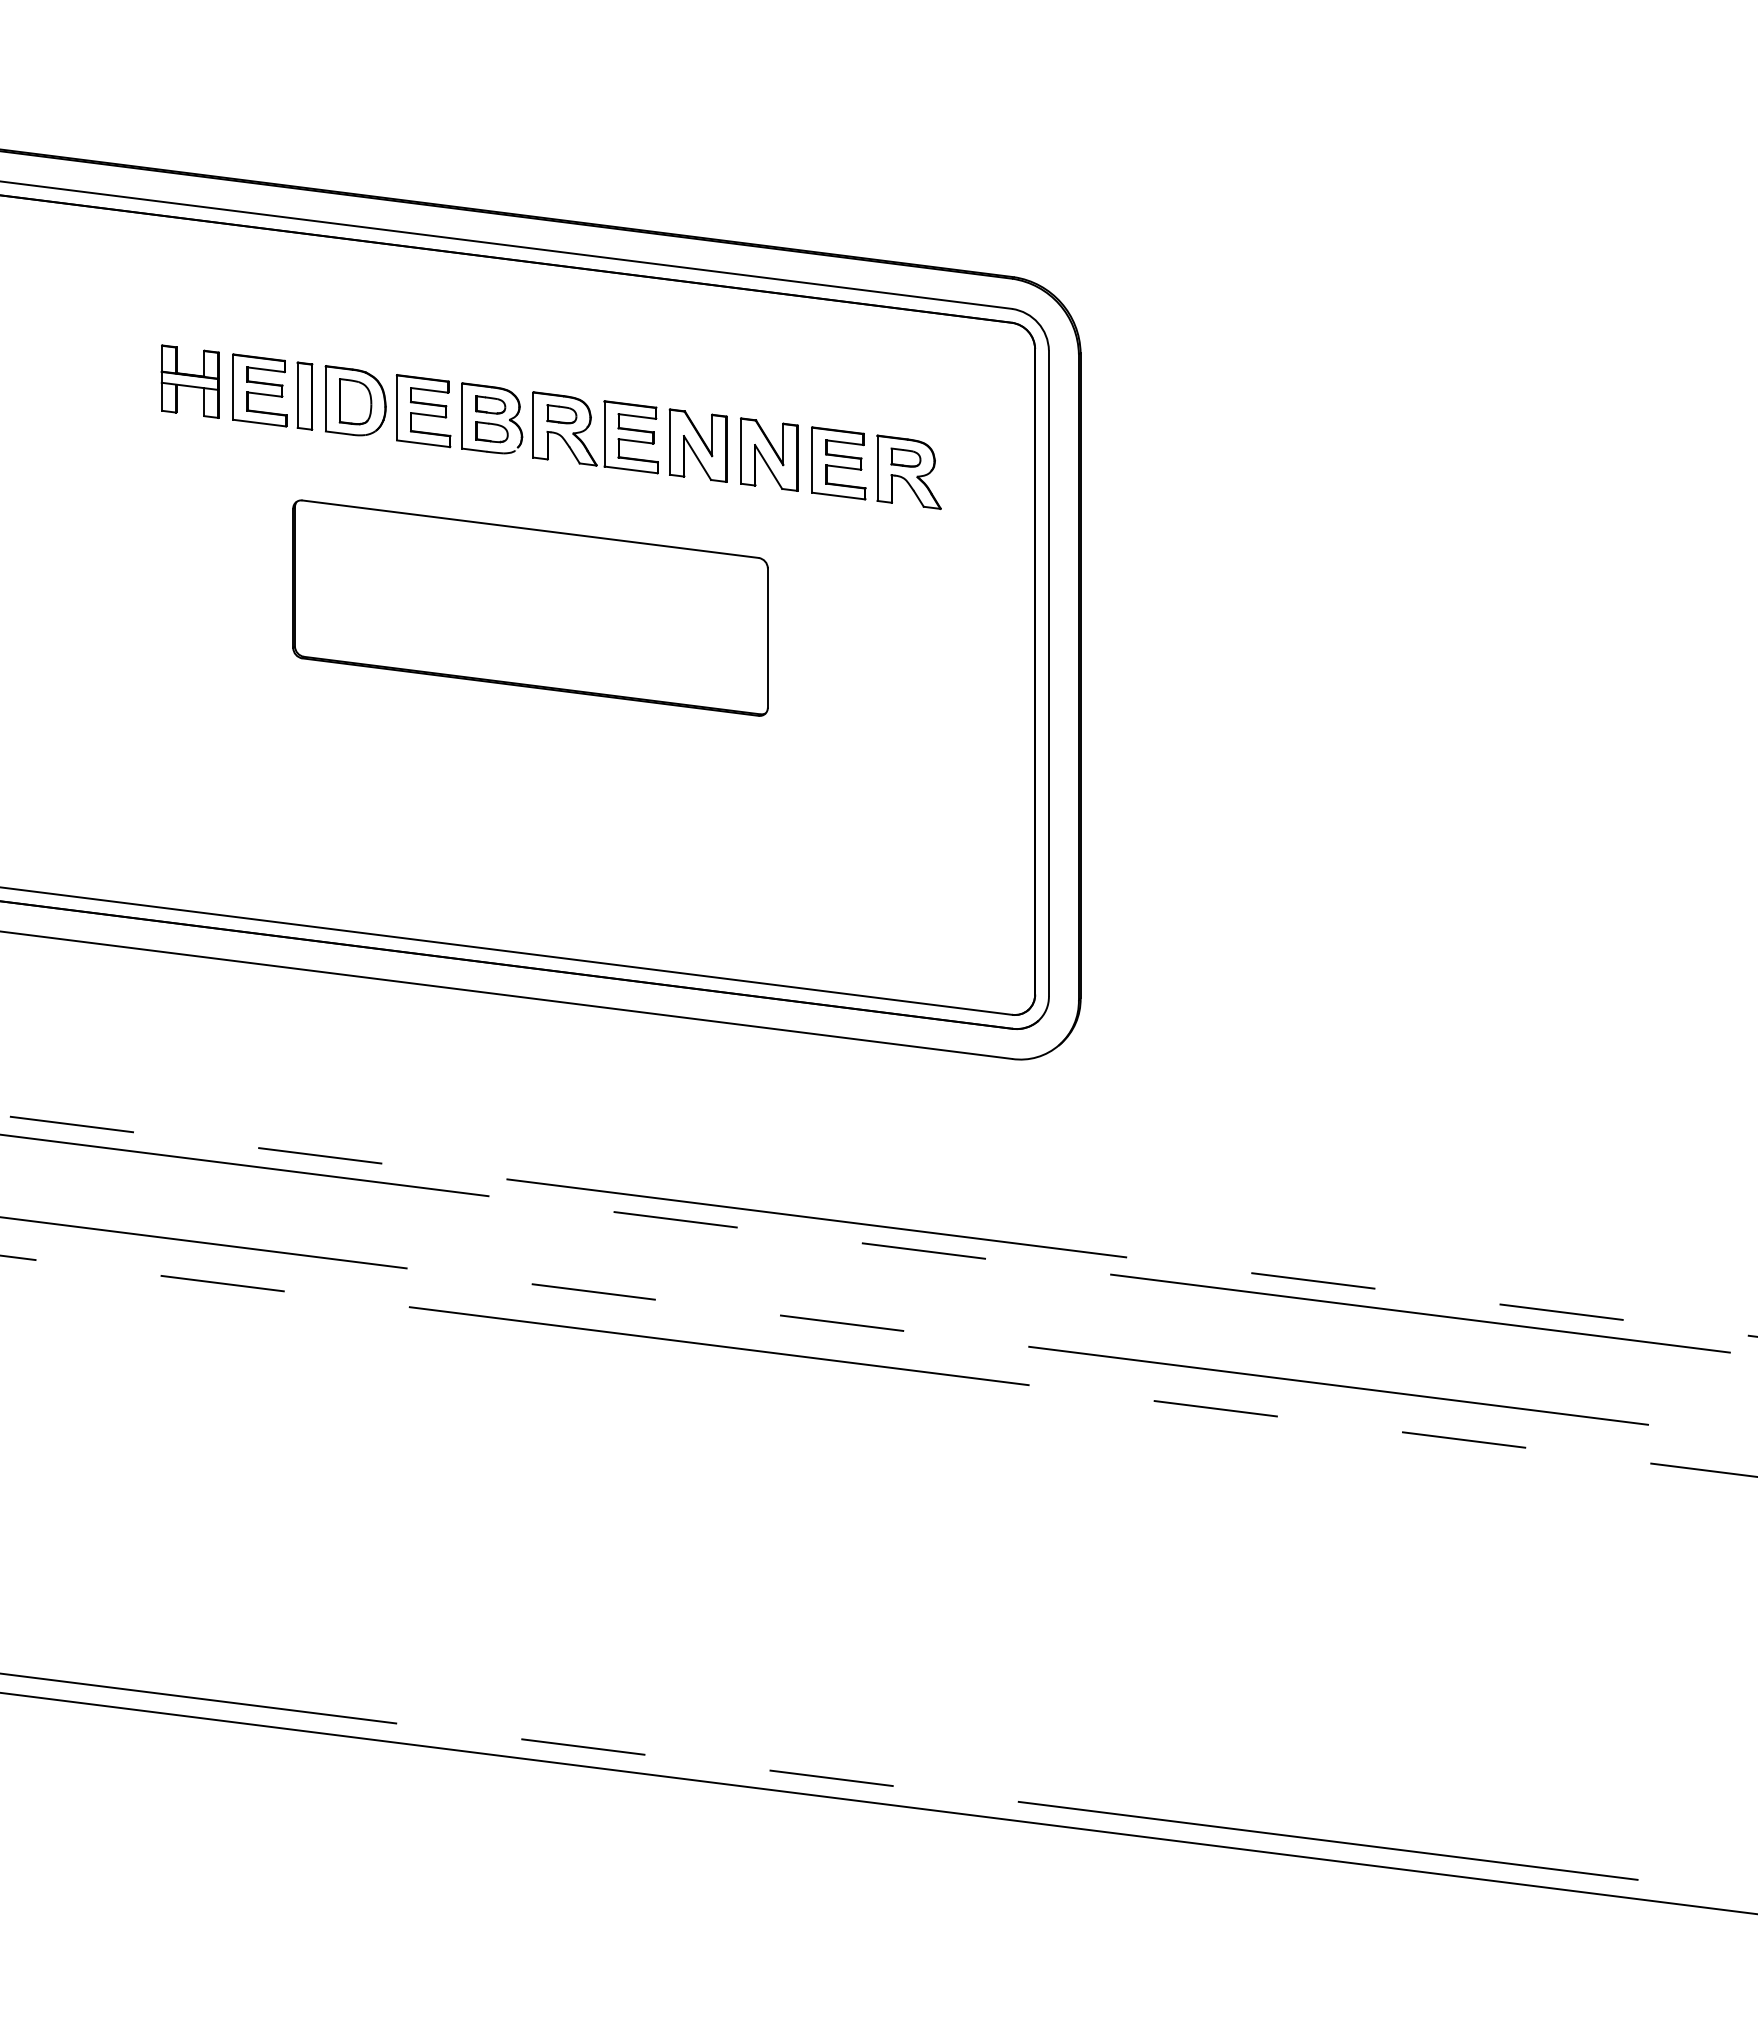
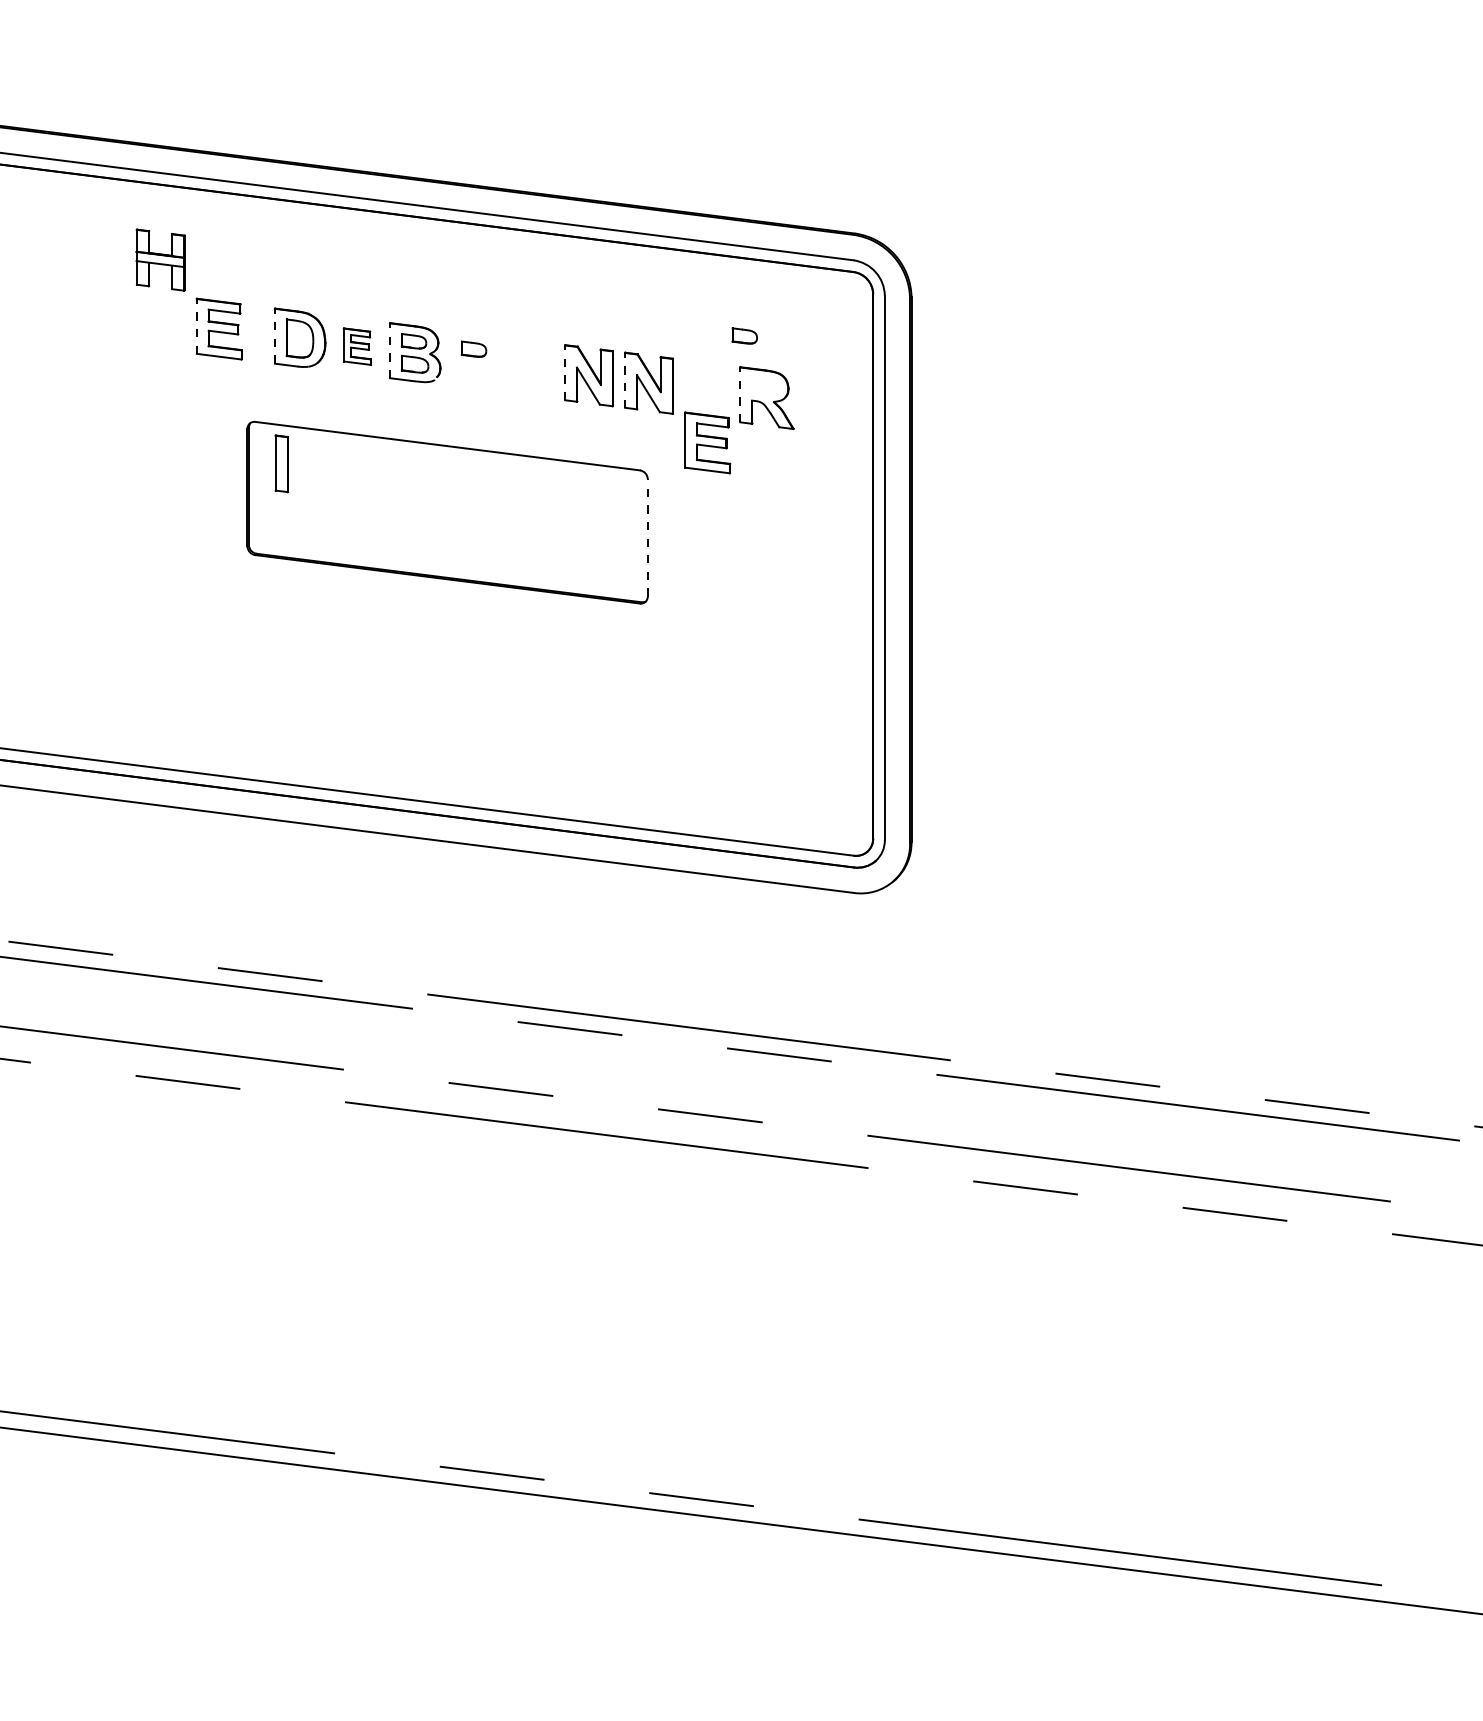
part: (189, 381) -> (159, 259), moved
line: (233, 387) -> (197, 326), solid -> dashed
part: (304, 395) -> (281, 463), moved
line: (325, 398) -> (274, 335), solid -> dashed
part: (423, 411) -> (357, 346), size x0.6
line: (462, 416) -> (390, 351), solid -> dashed
part: (589, 426) -> (497, 359), removed
line: (669, 442) -> (564, 373), solid -> dashed
line: (741, 451) -> (625, 380), solid -> dashed
part: (905, 457) -> (744, 335), moved
part: (838, 463) -> (707, 443), moved
line: (877, 468) -> (740, 394), solid -> dashed
line: (767, 638) -> (647, 538), solid -> dashed

